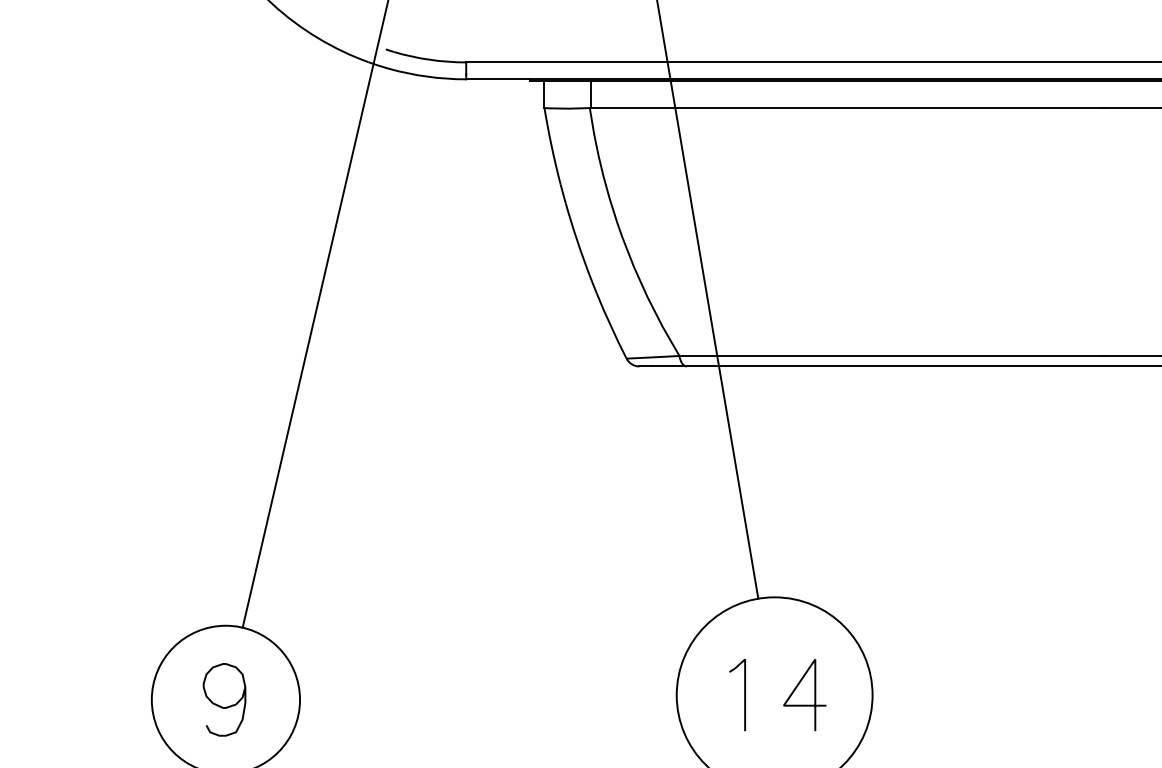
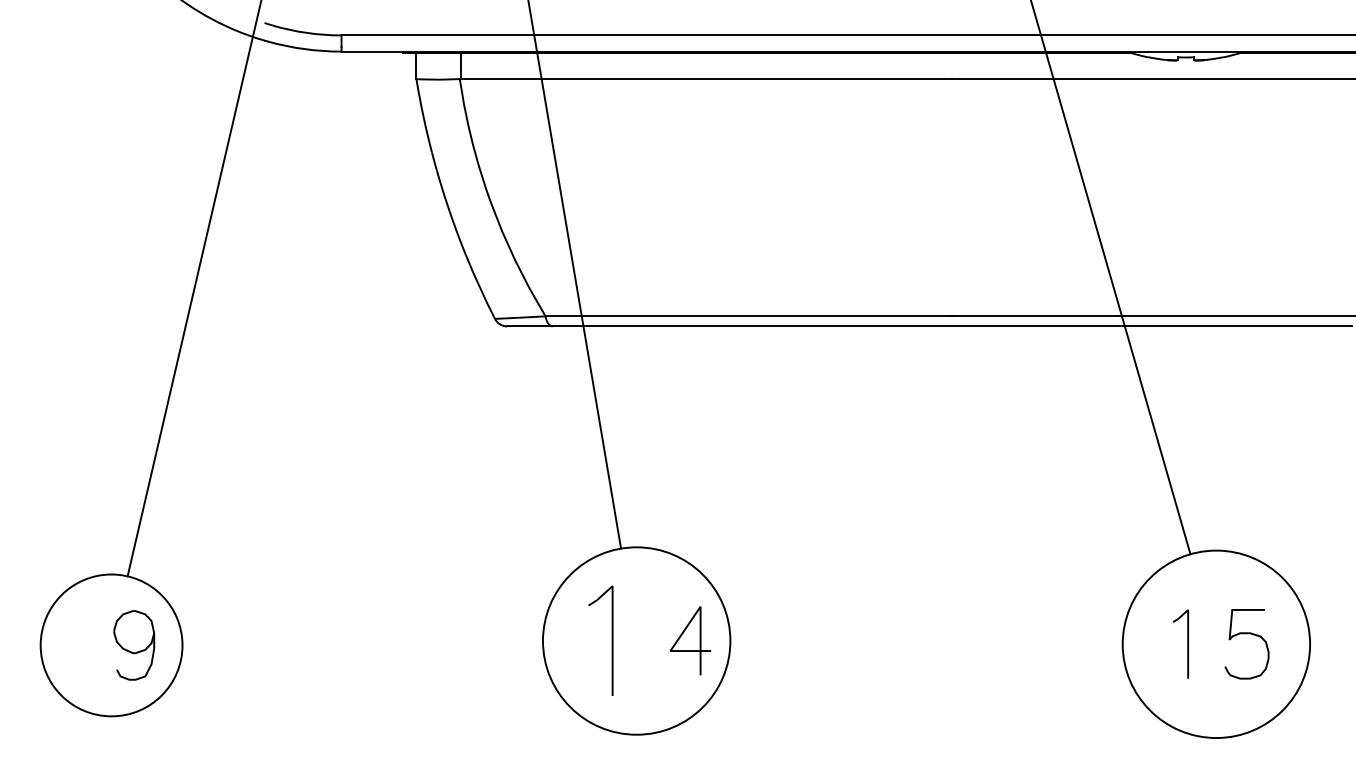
part: (737, 694) -> (601, 640), size x1.6
line: (814, 694) -> (699, 640), moved
curve: (226, 706) -> (136, 651), moved

